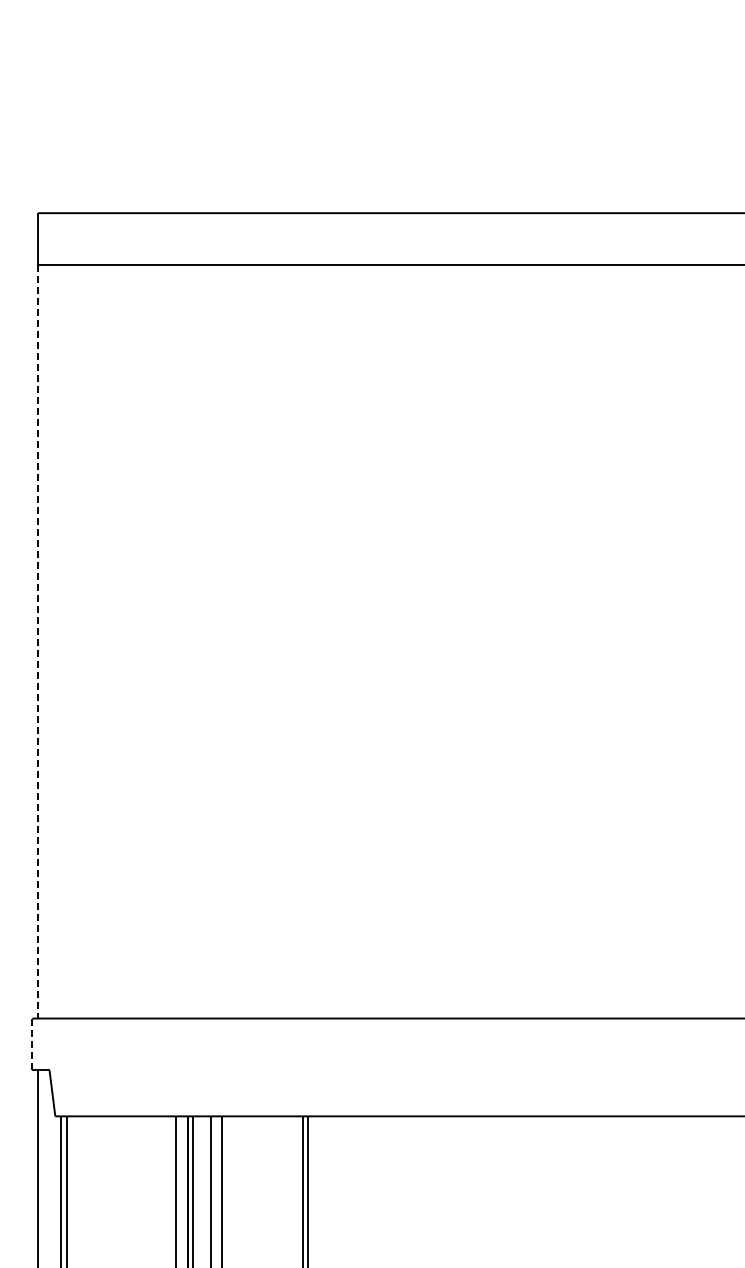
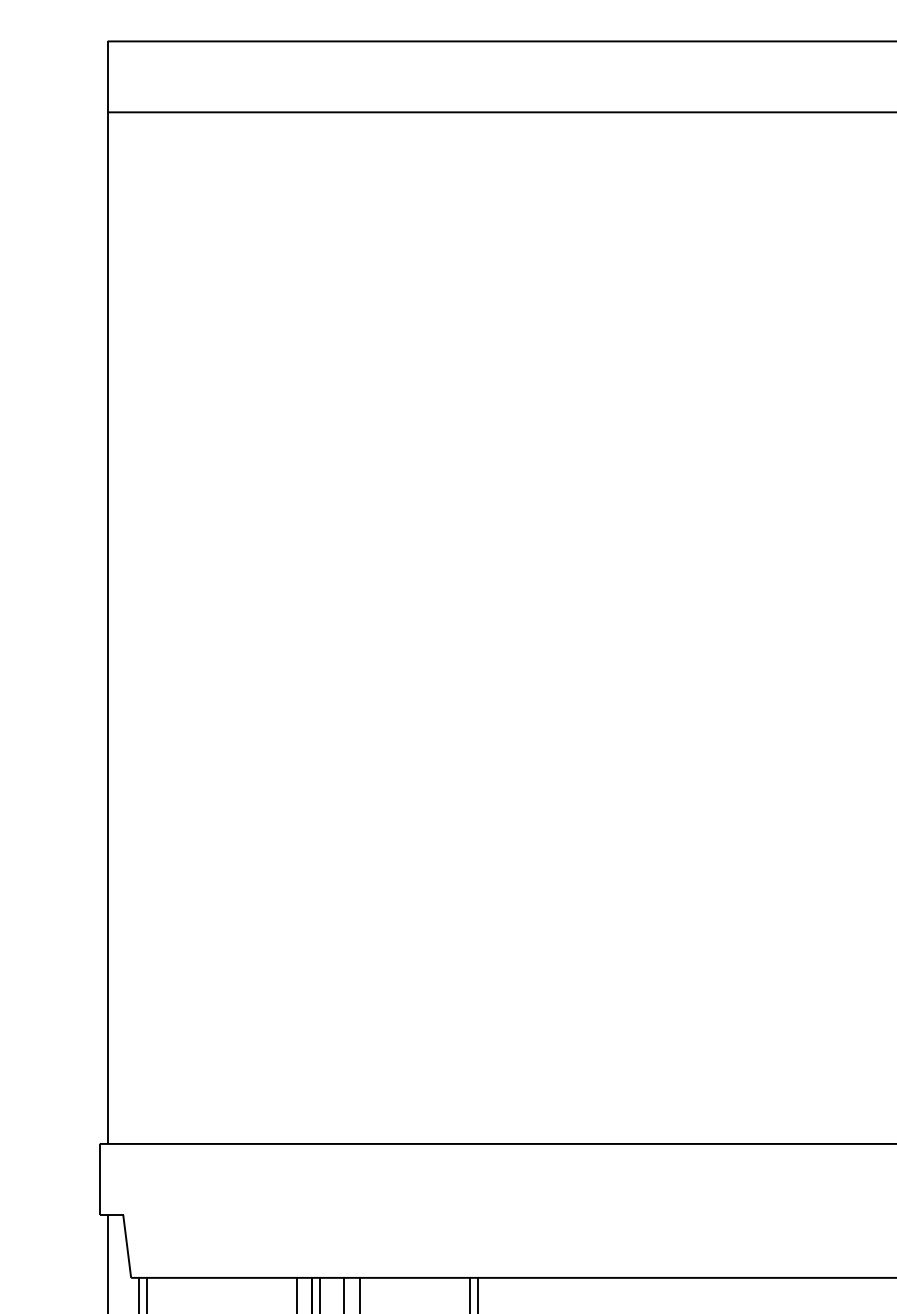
line: (38, 641) -> (108, 627), dashed -> solid
line: (32, 1044) -> (99, 1179), dashed -> solid

